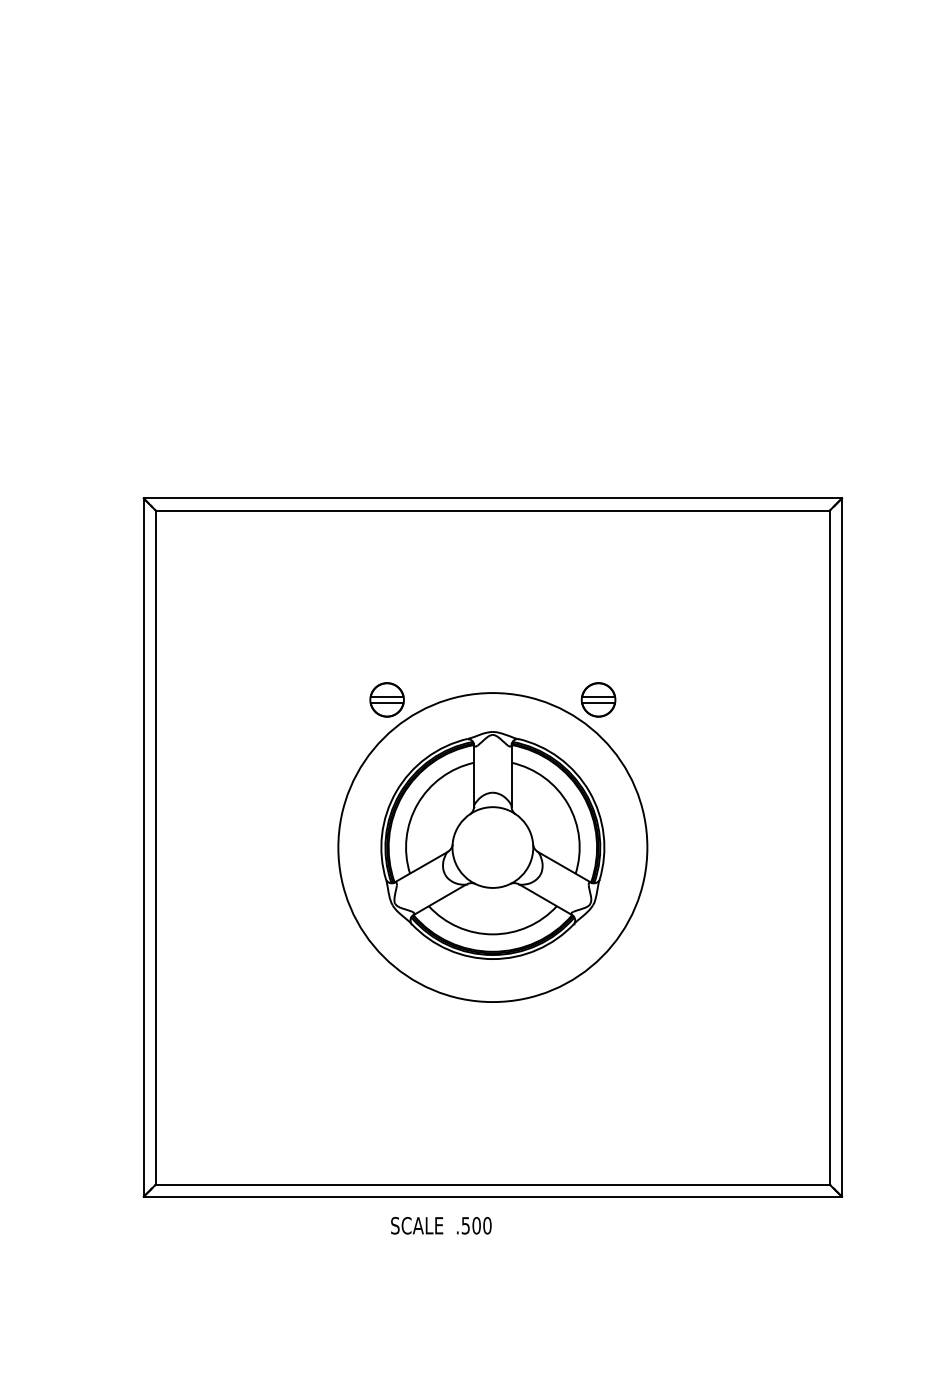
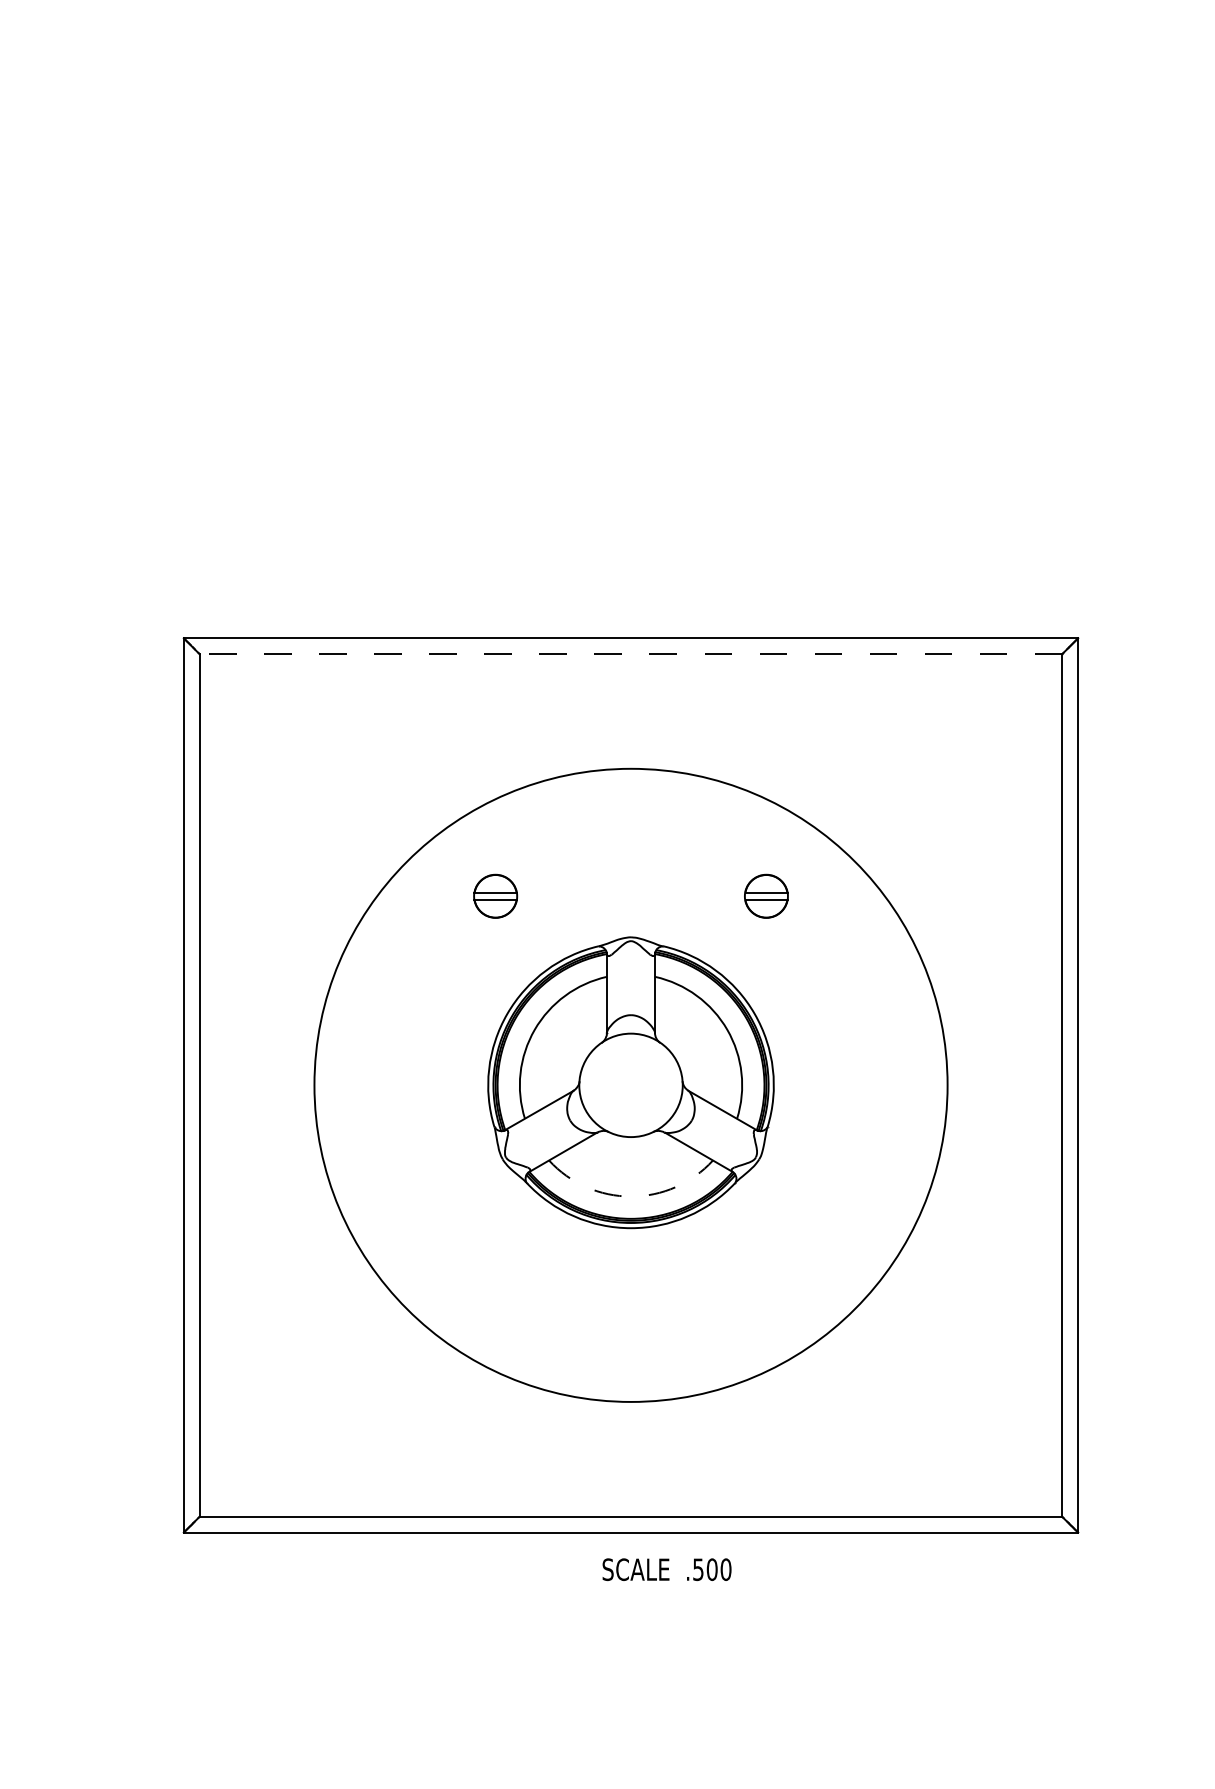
line: (492, 511) -> (630, 654), solid -> dashed
circle: (492, 847) -> (630, 1085), size x1.6
arc: (493, 934) -> (631, 1196), solid -> dashed
text: (440, 1225) -> (666, 1569), moved

